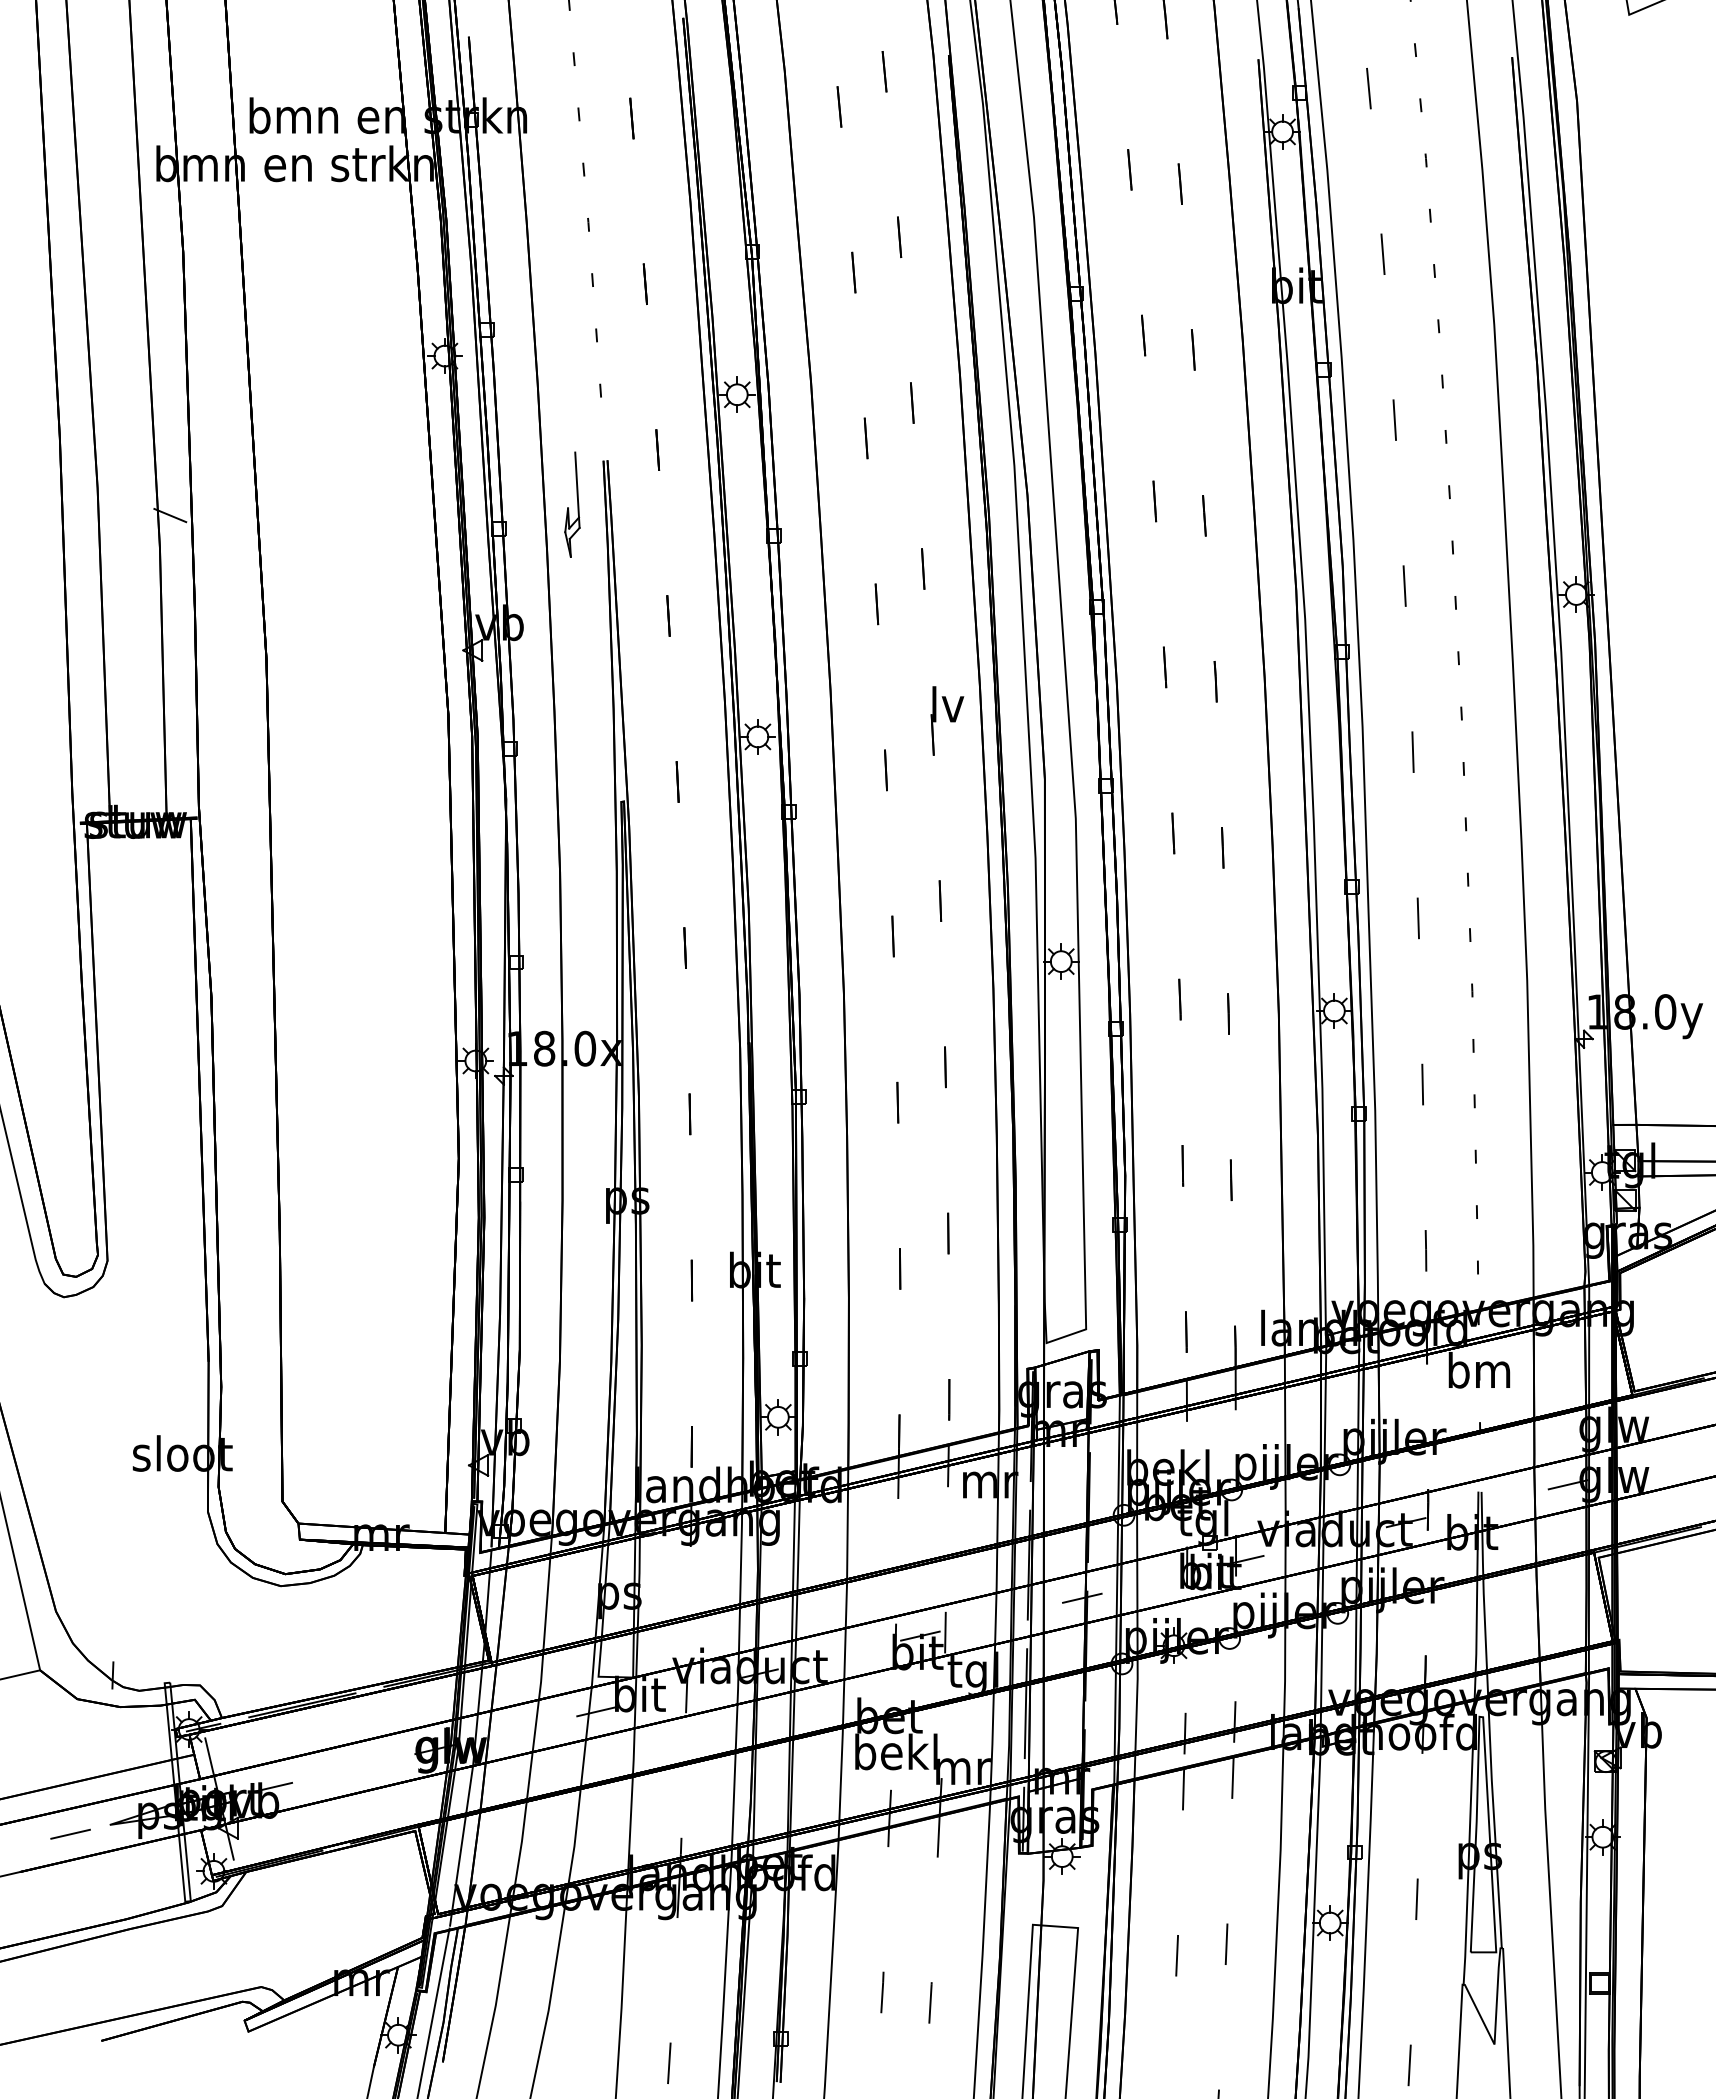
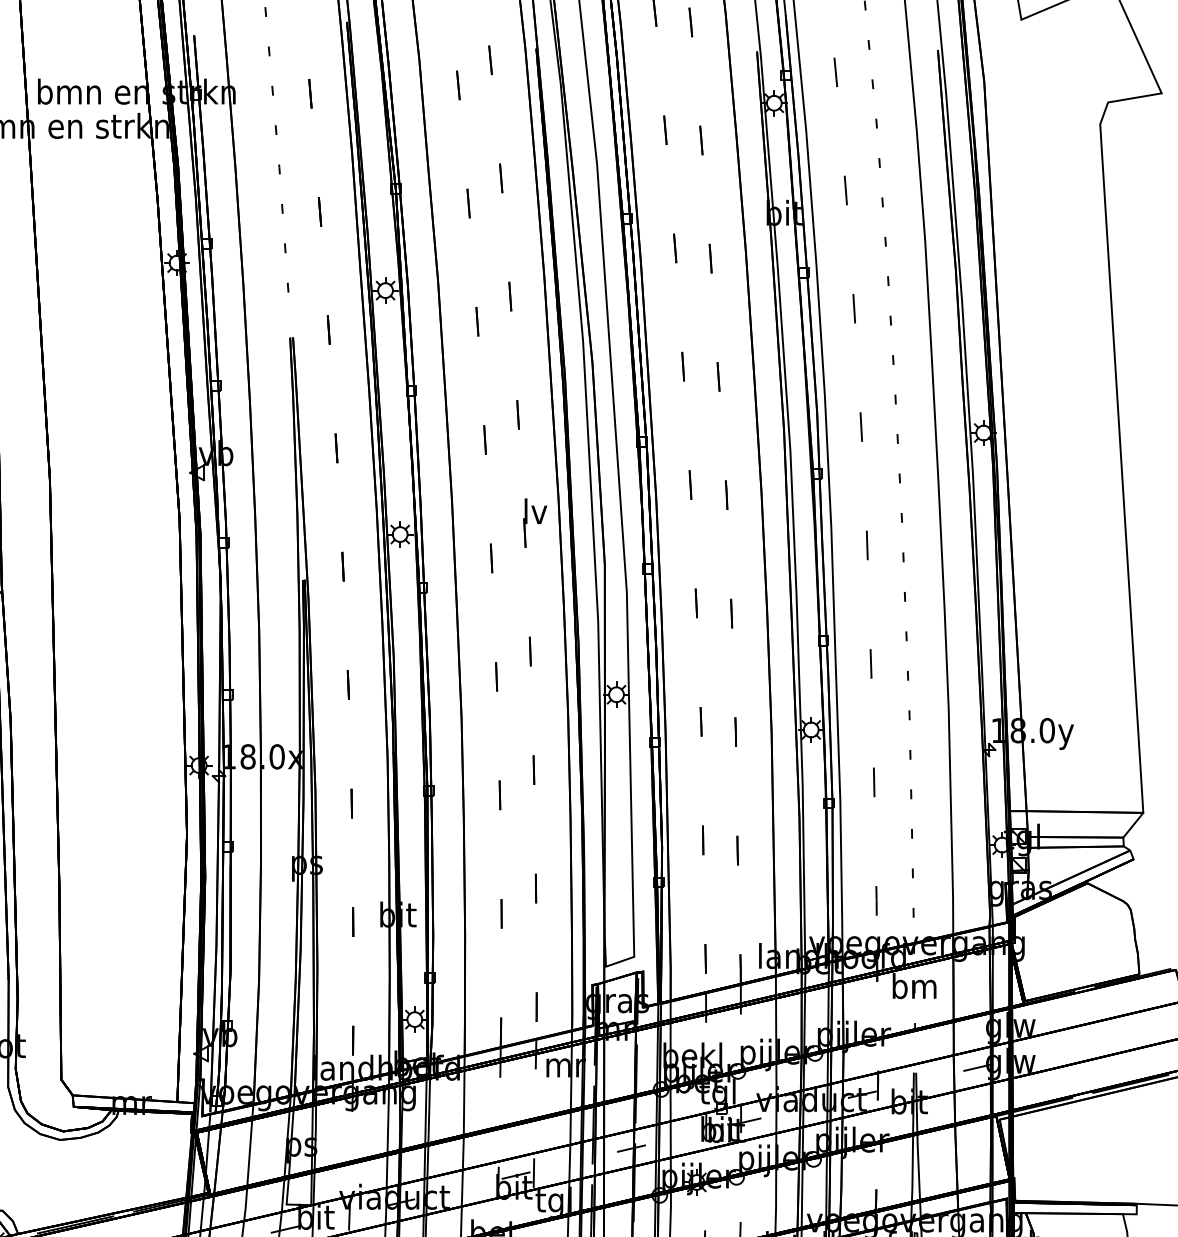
part: (572, 504) -> (268, 368), removed

